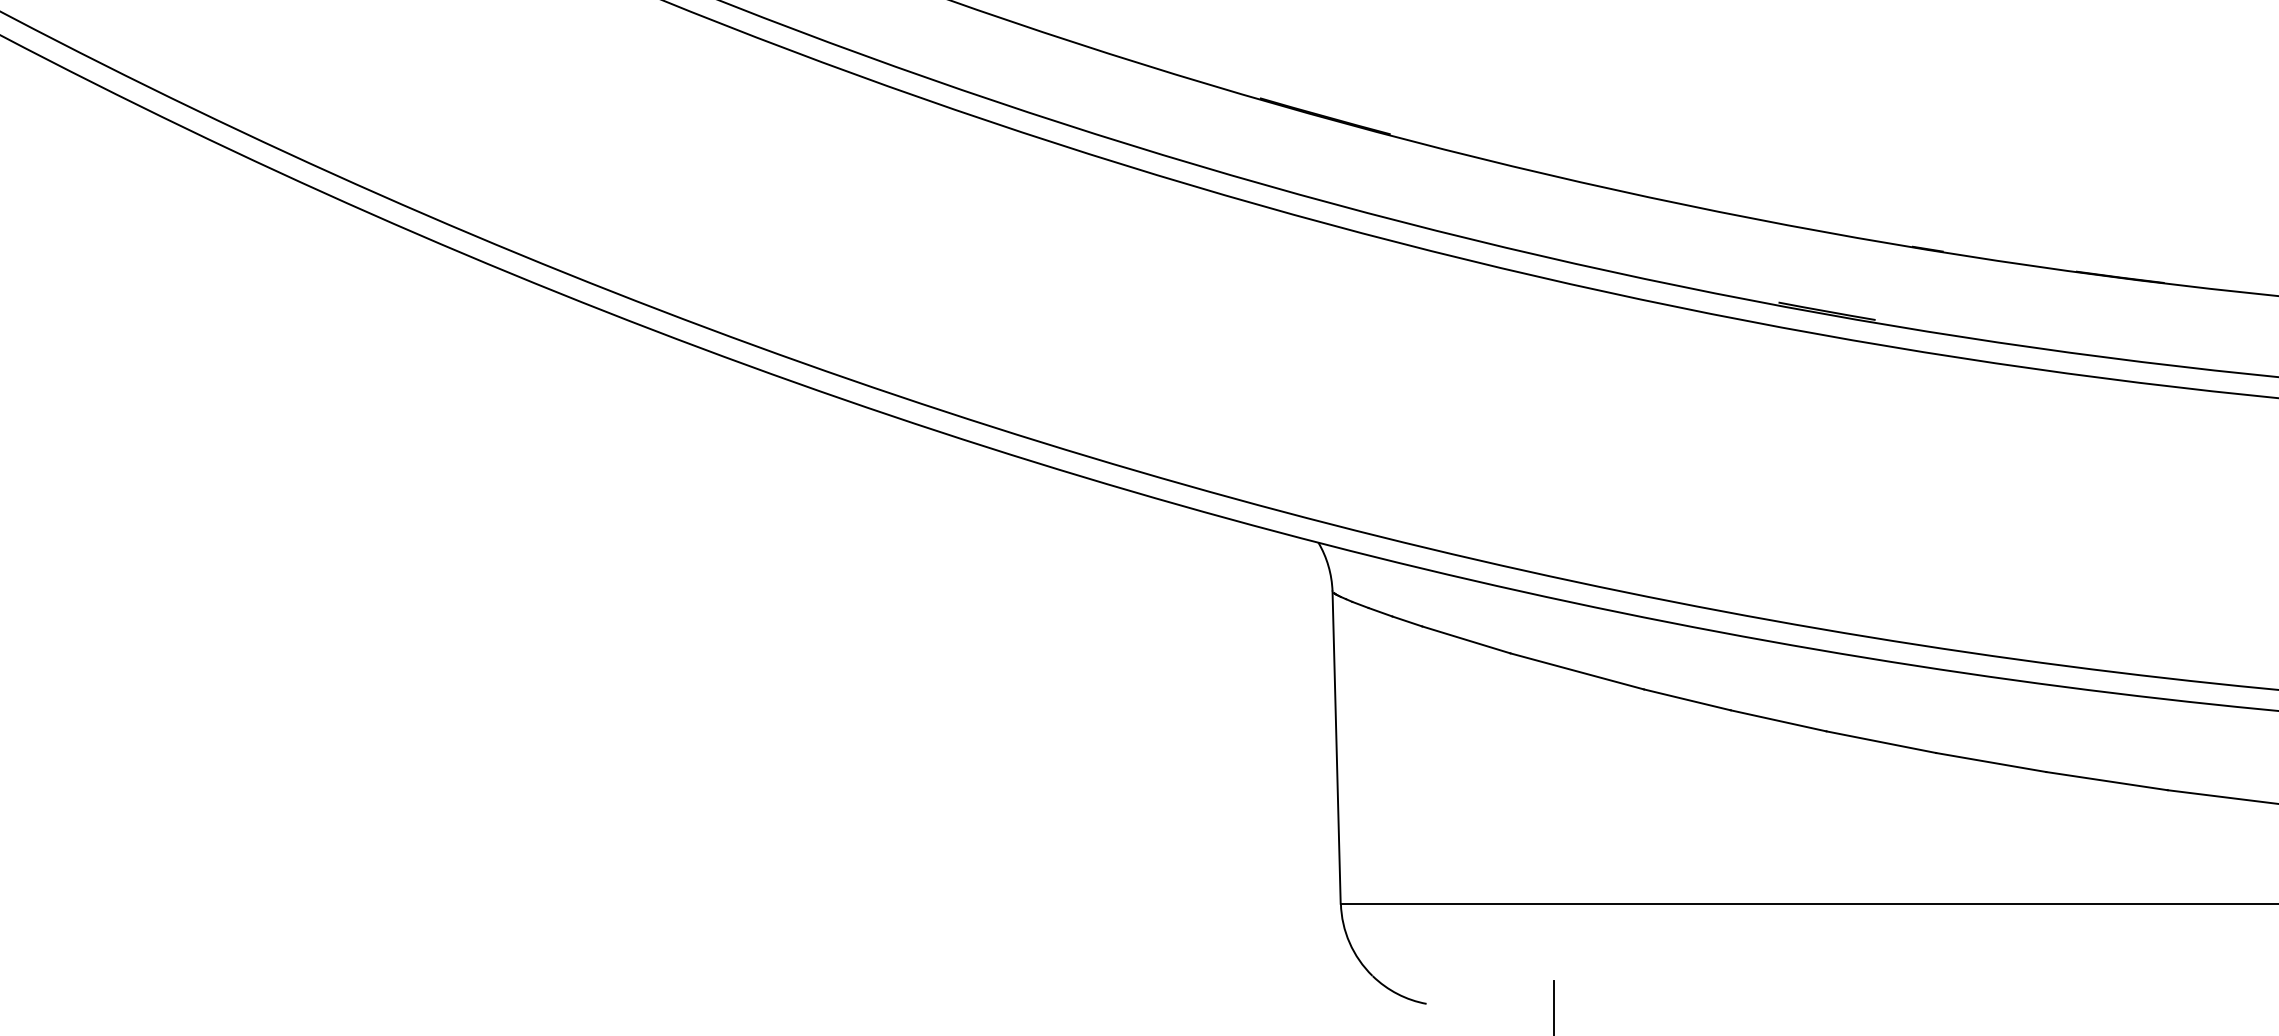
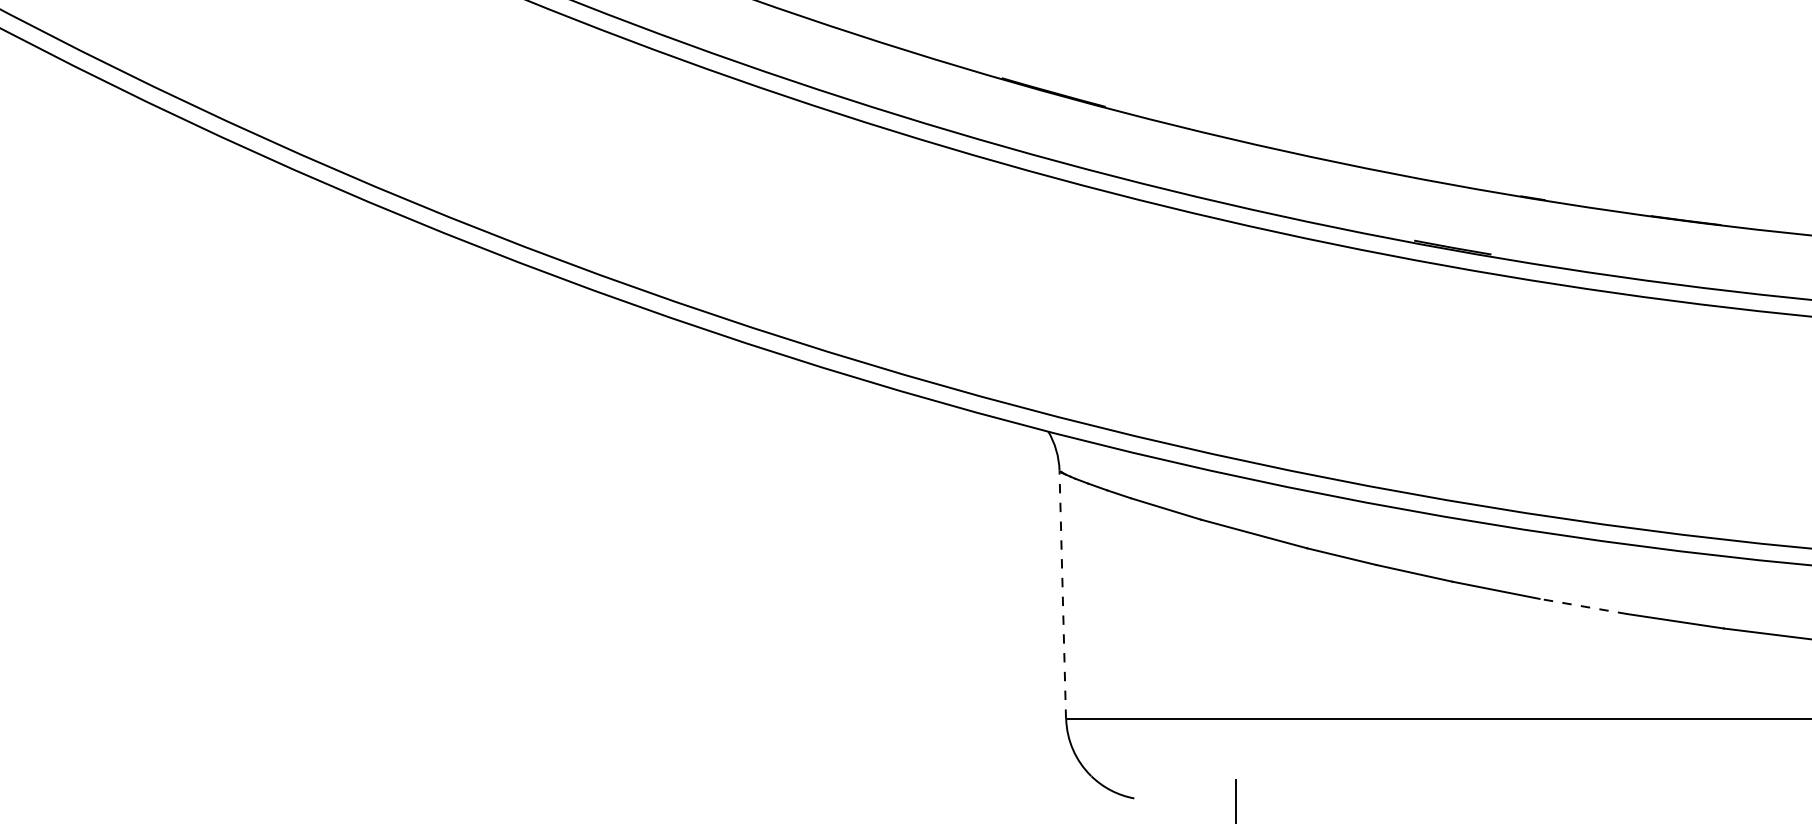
line: (1336, 747) -> (1062, 594), solid -> dashed
line: (1991, 762) -> (1583, 606), solid -> dashed

